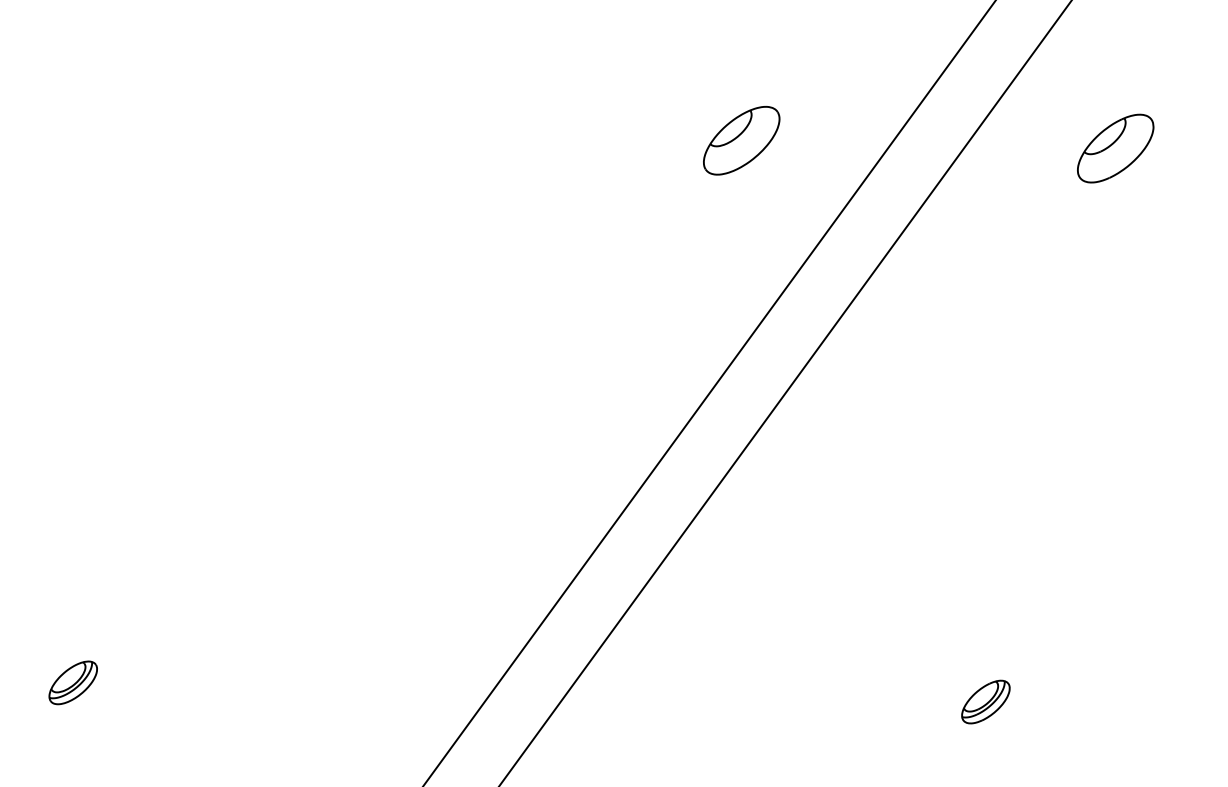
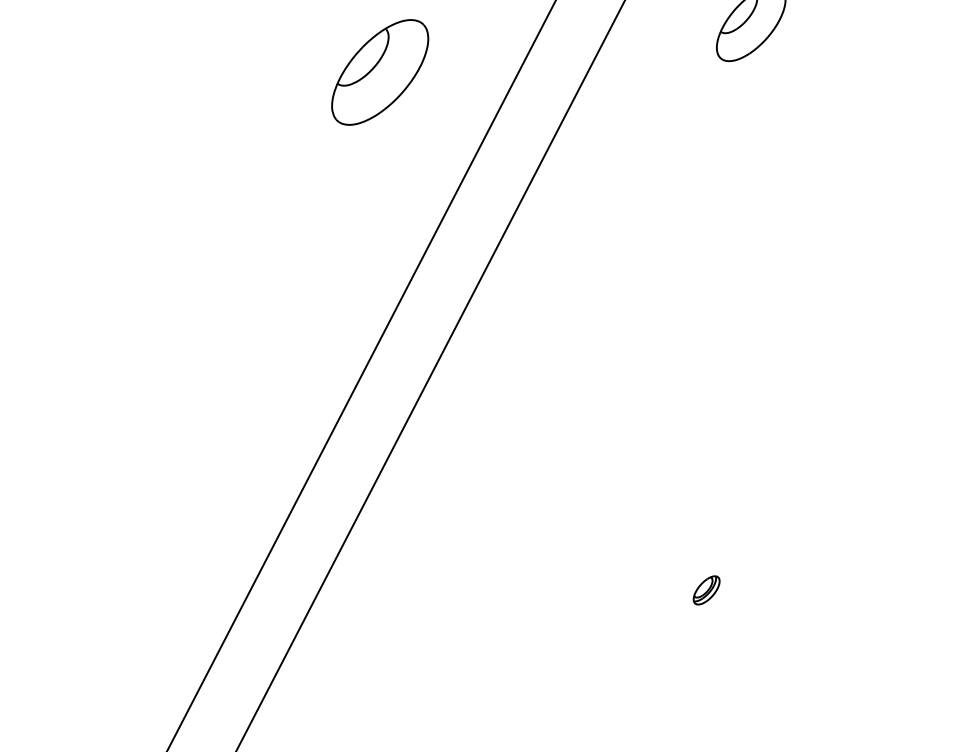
part: (741, 140) -> (380, 72), size x1.4
part: (985, 701) -> (706, 589), size x0.6

